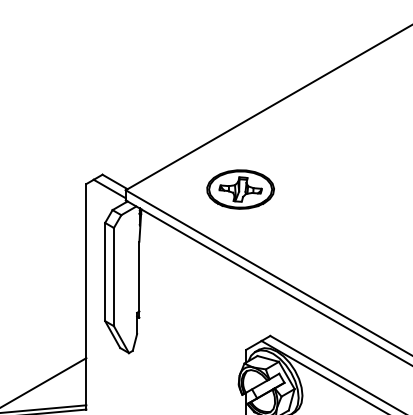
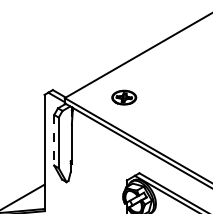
part: (241, 189) -> (124, 97), size x0.7
line: (105, 272) -> (54, 140), solid -> dashed

